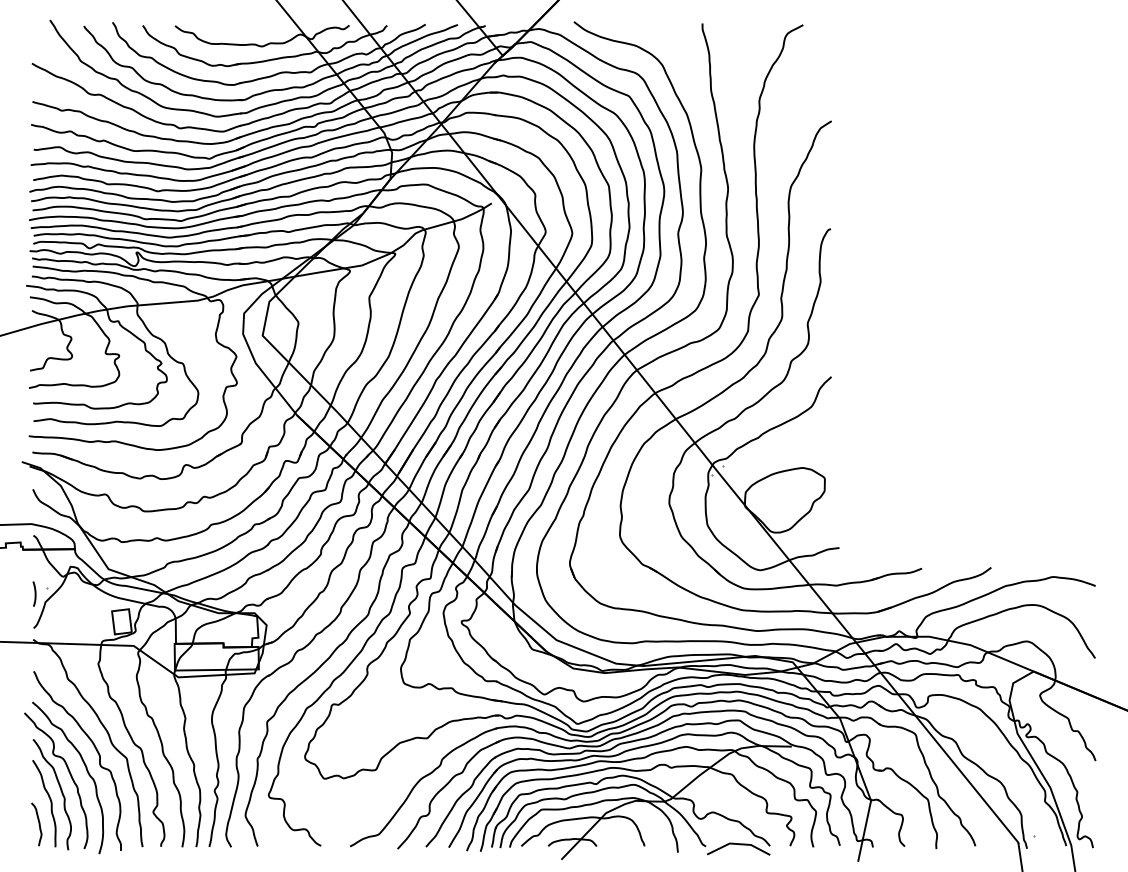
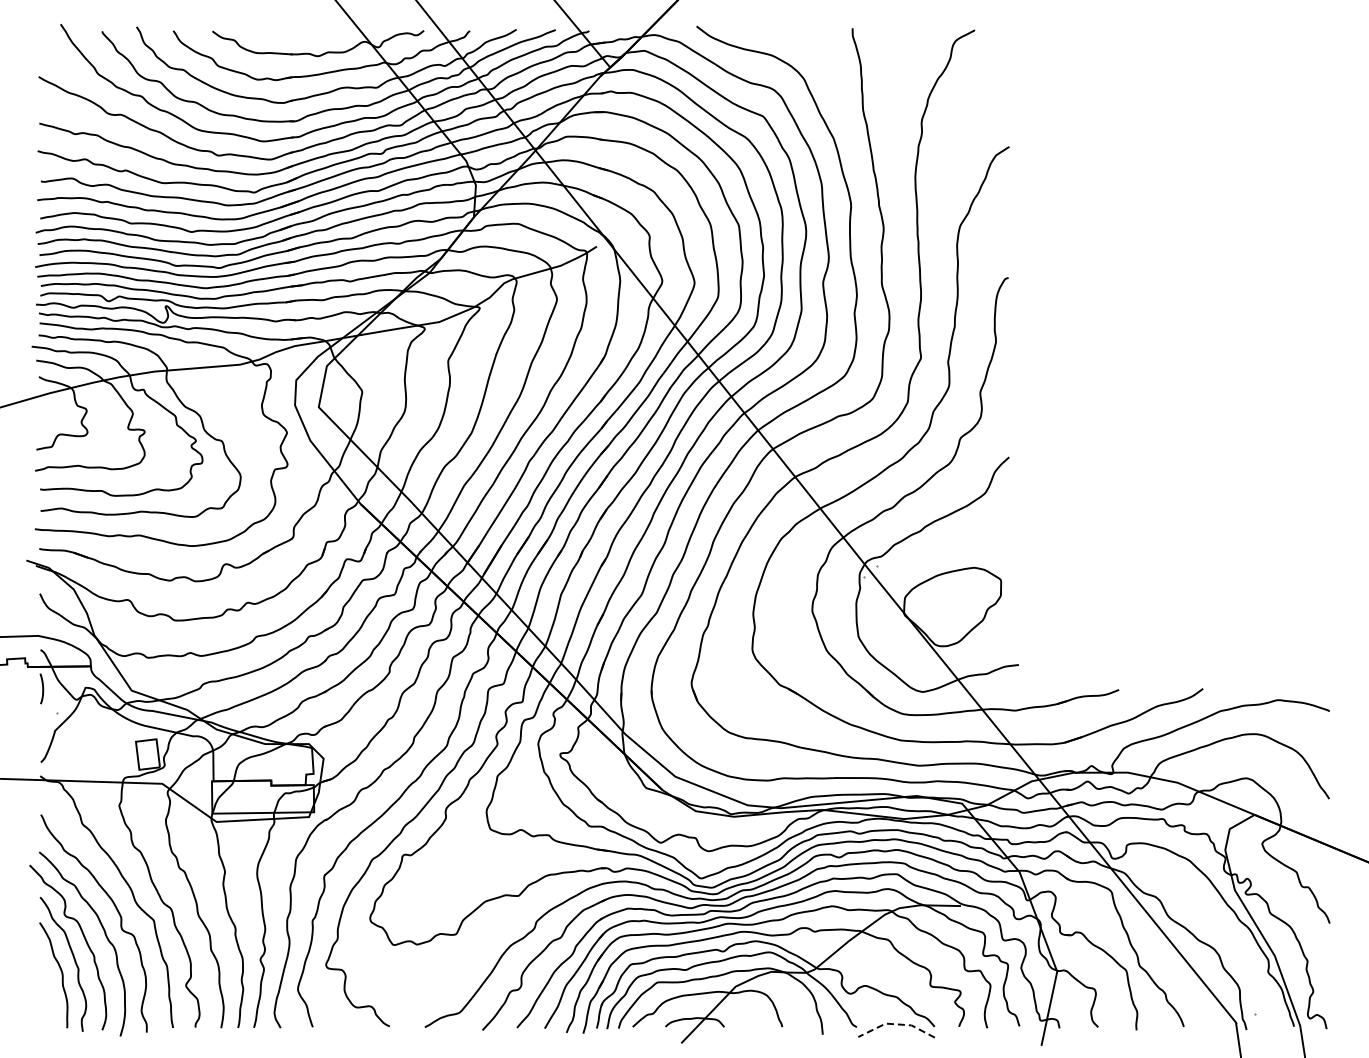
curve: (35, 593) -> (42, 688), moved
curve: (38, 822) -> (46, 998), removed
line: (738, 844) -> (896, 1024), solid -> dashed

